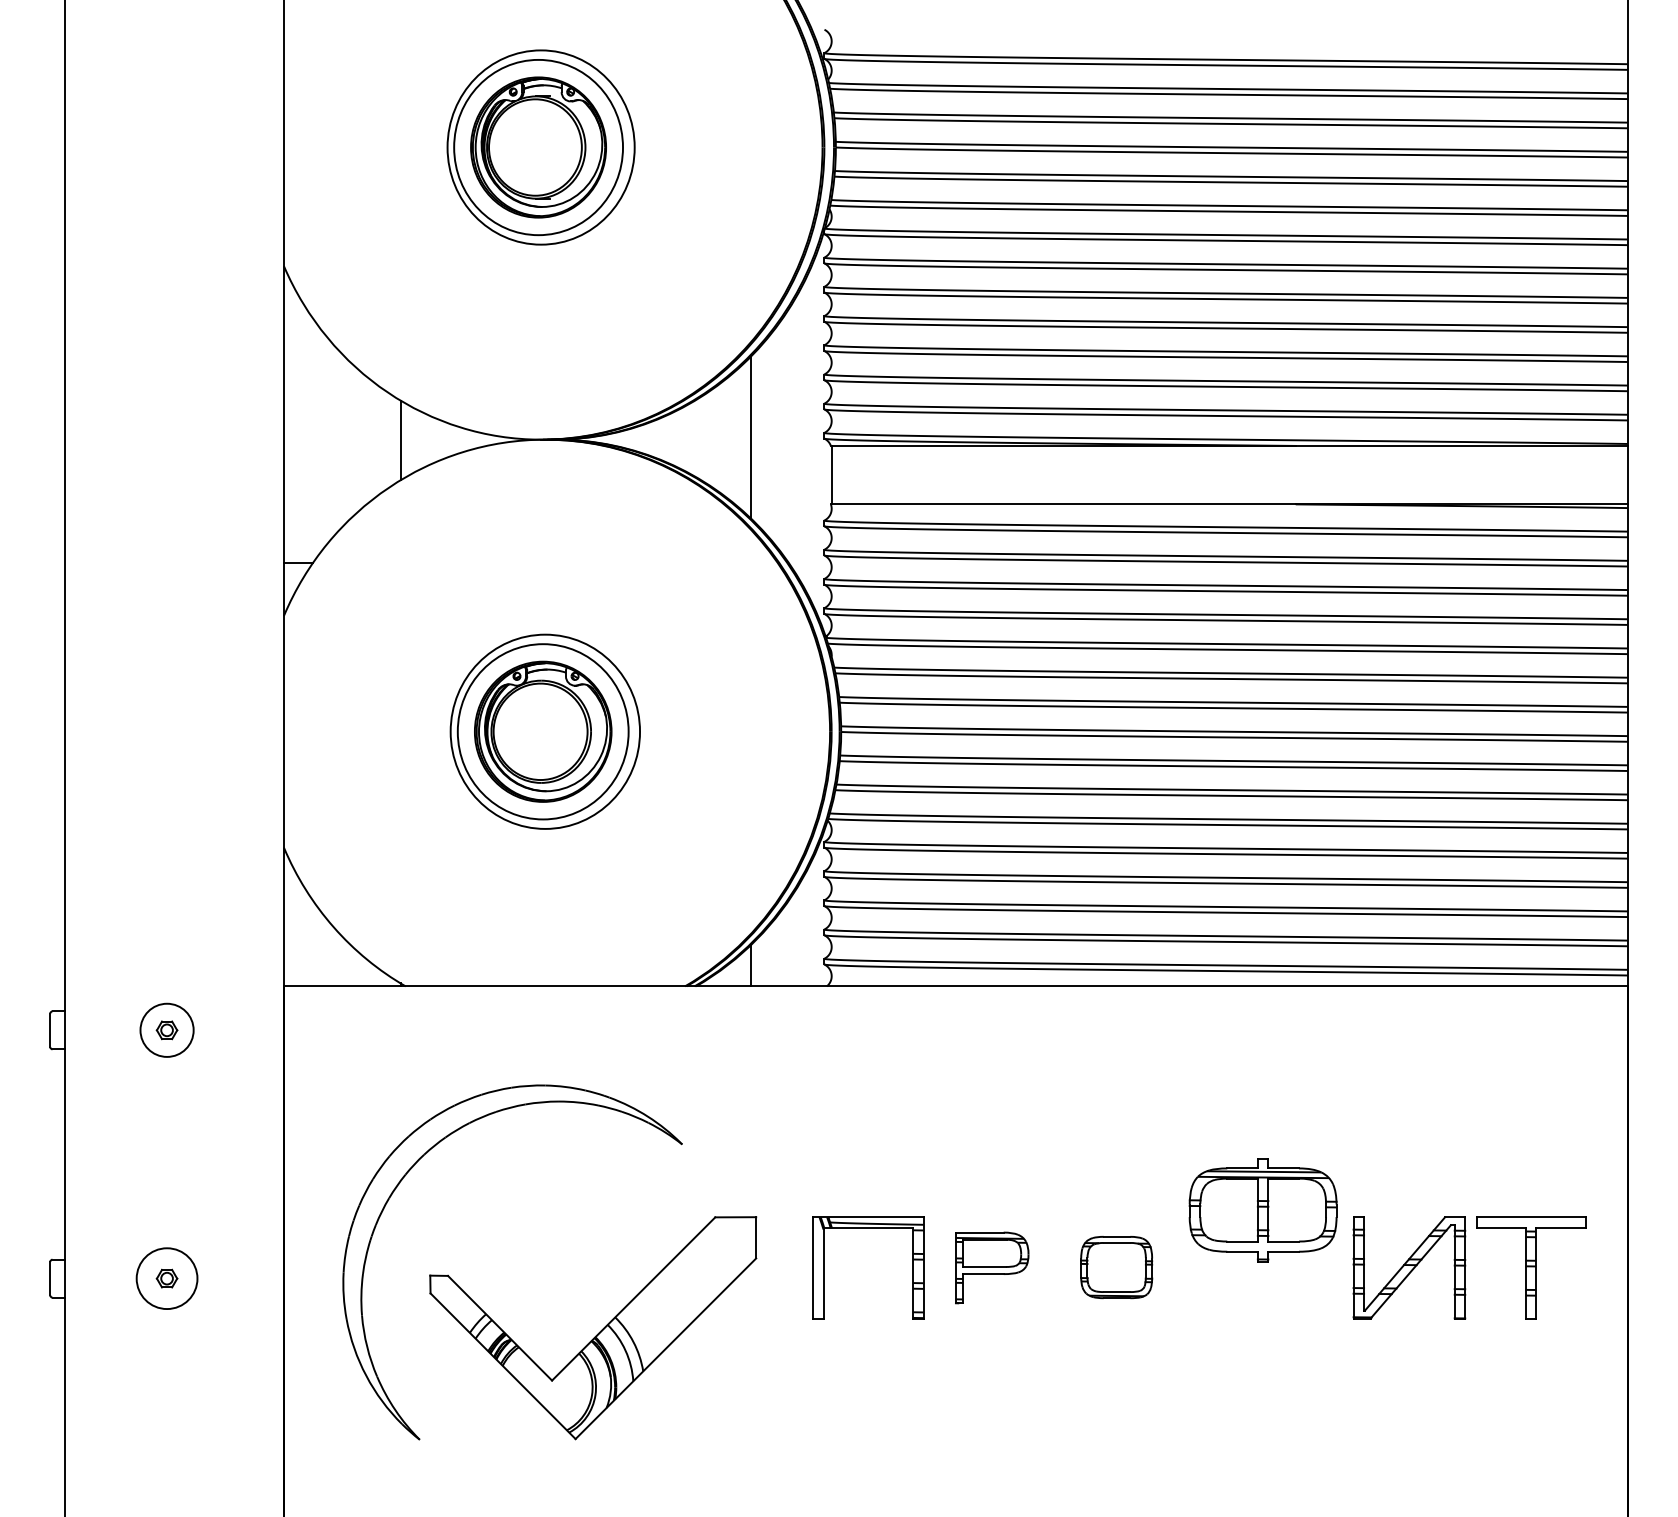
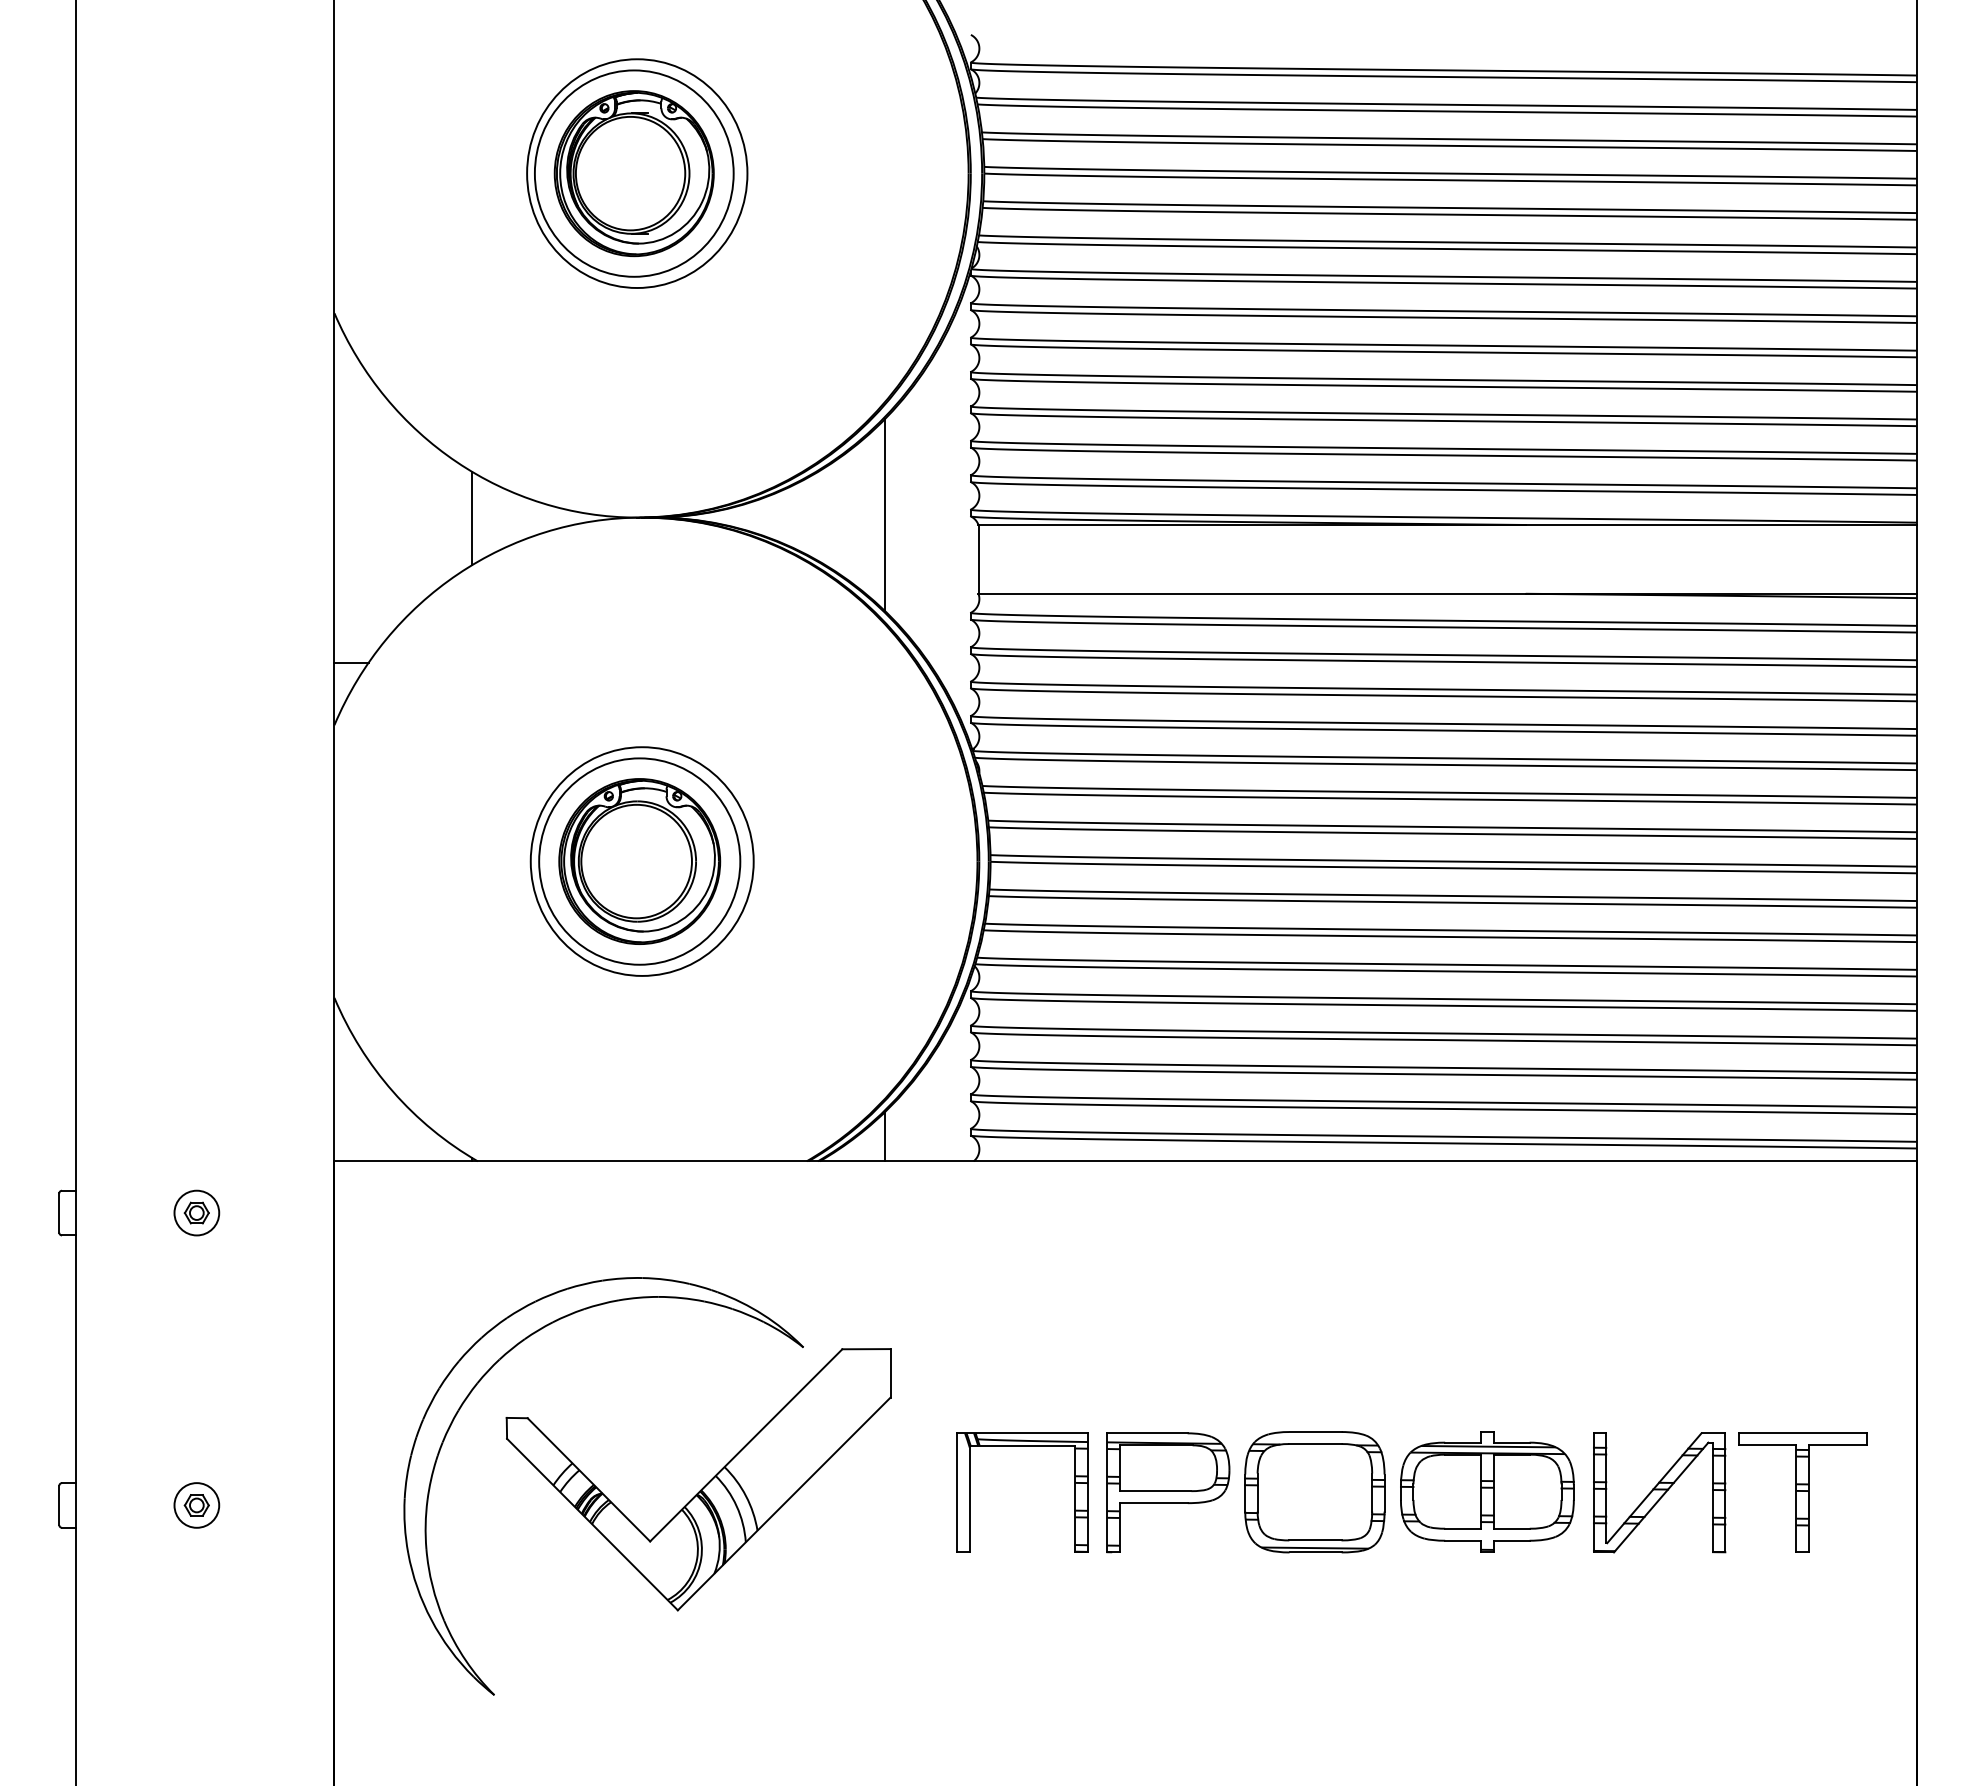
circle: (166, 1029) -> (196, 1212), size x0.71
part: (1263, 1209) -> (1487, 1491), moved
part: (992, 1267) -> (1168, 1492), size x1.43
part: (1116, 1267) -> (1314, 1492), size x1.67
circle: (166, 1278) -> (196, 1505), size x0.62
part: (598, 1333) -> (704, 1485), moved

